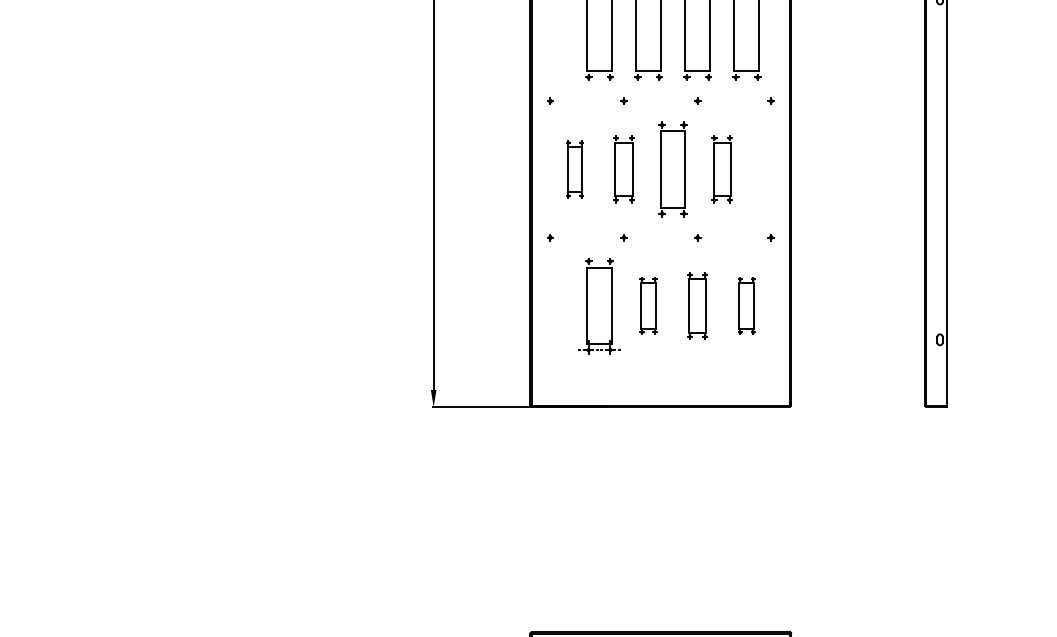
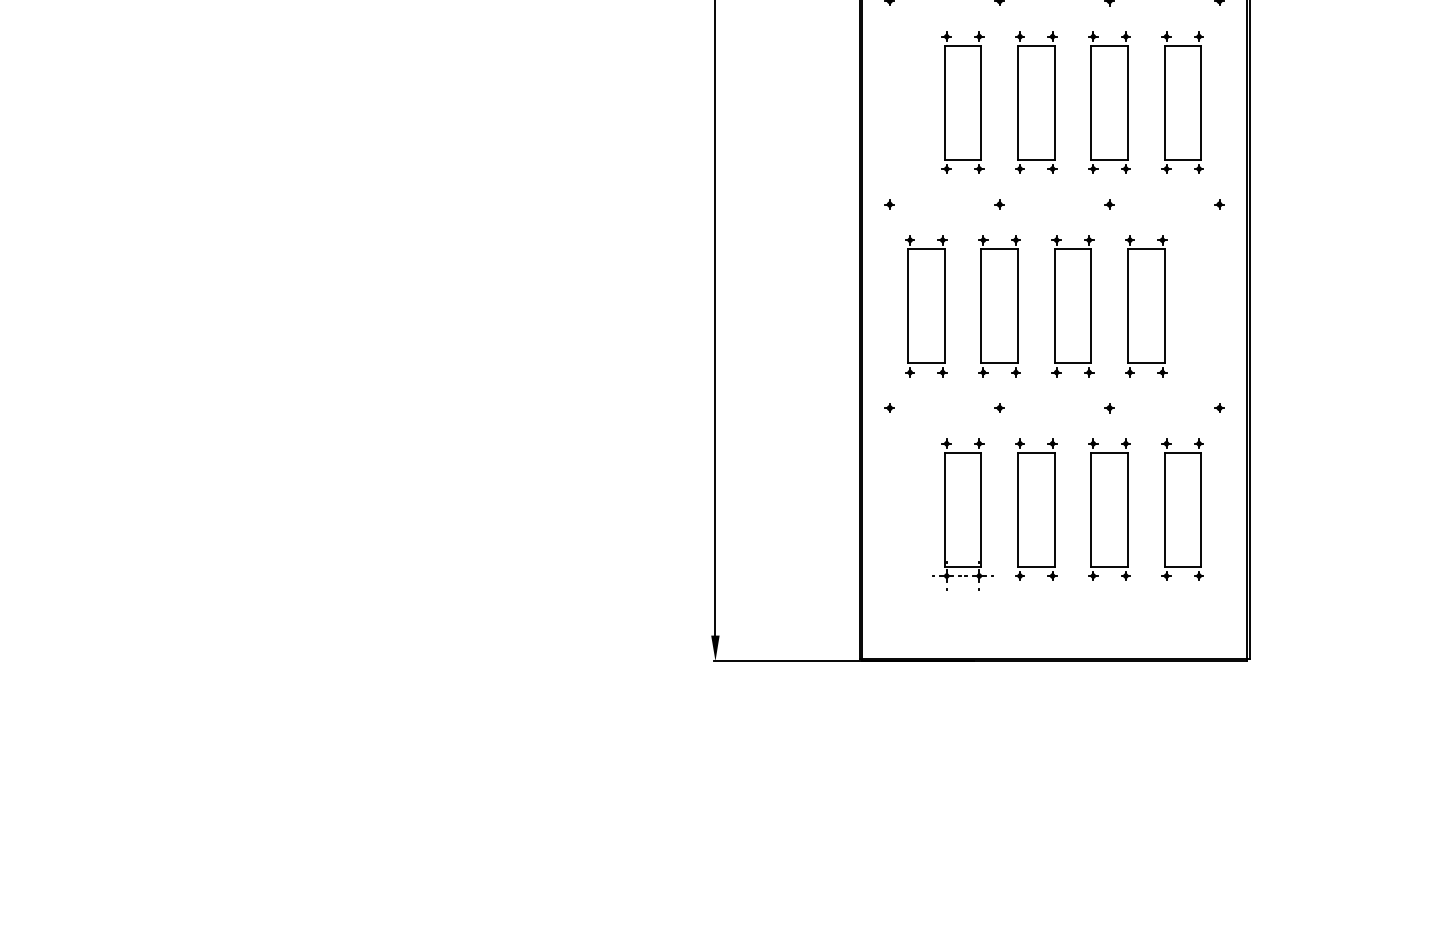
part: (574, 169) -> (925, 306), size x1.67
part: (623, 169) -> (998, 306), size x1.43
part: (721, 169) -> (1145, 306), size x1.43
part: (648, 305) -> (1036, 509), size x1.67
part: (697, 305) -> (1109, 509), size x1.43
part: (746, 305) -> (1182, 509), size x1.67

